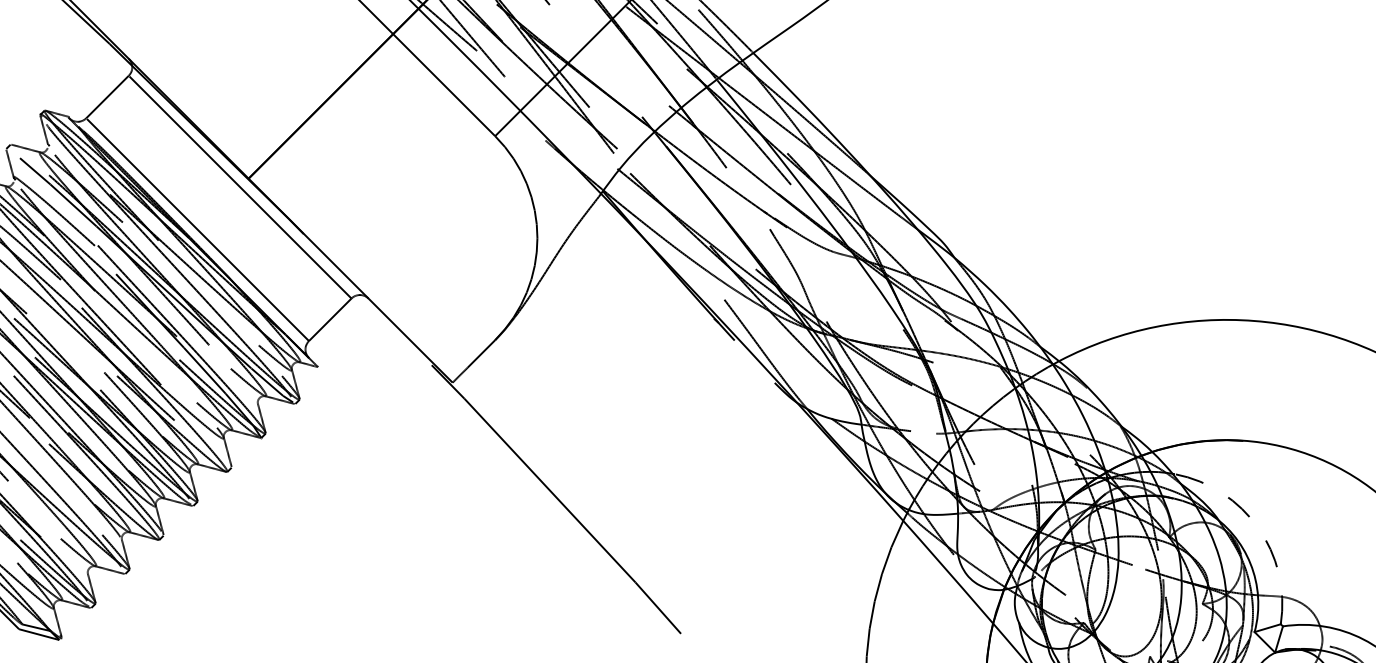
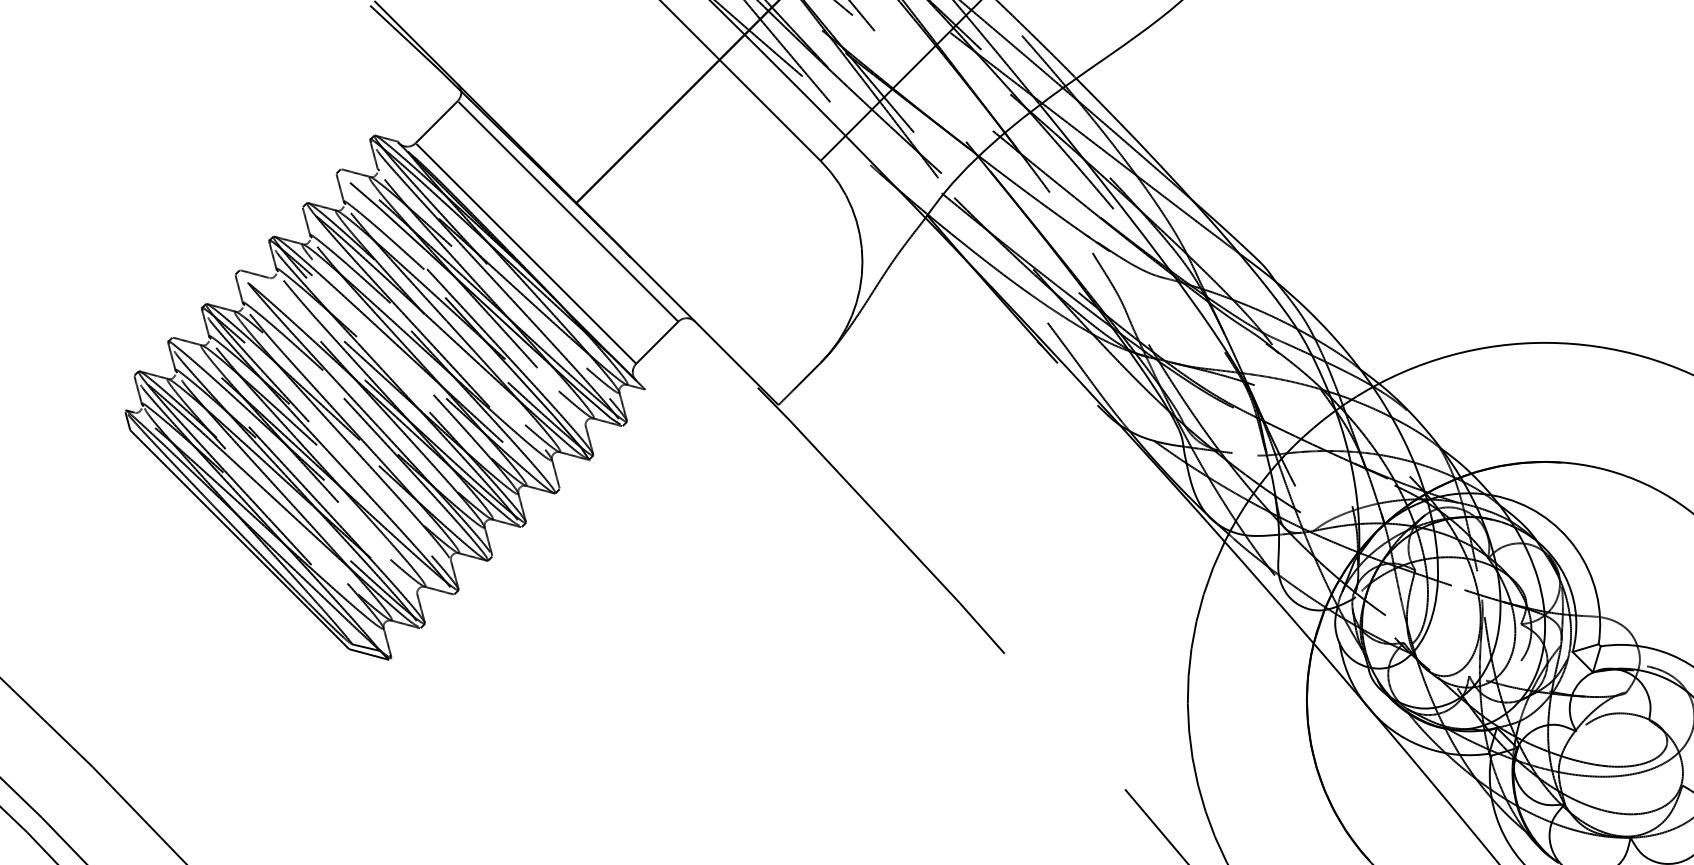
arc: (1258, 527) -> (1576, 548), dashed -> solid

